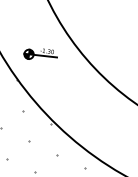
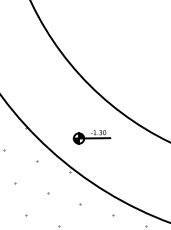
part: (40, 54) -> (91, 137), moved

